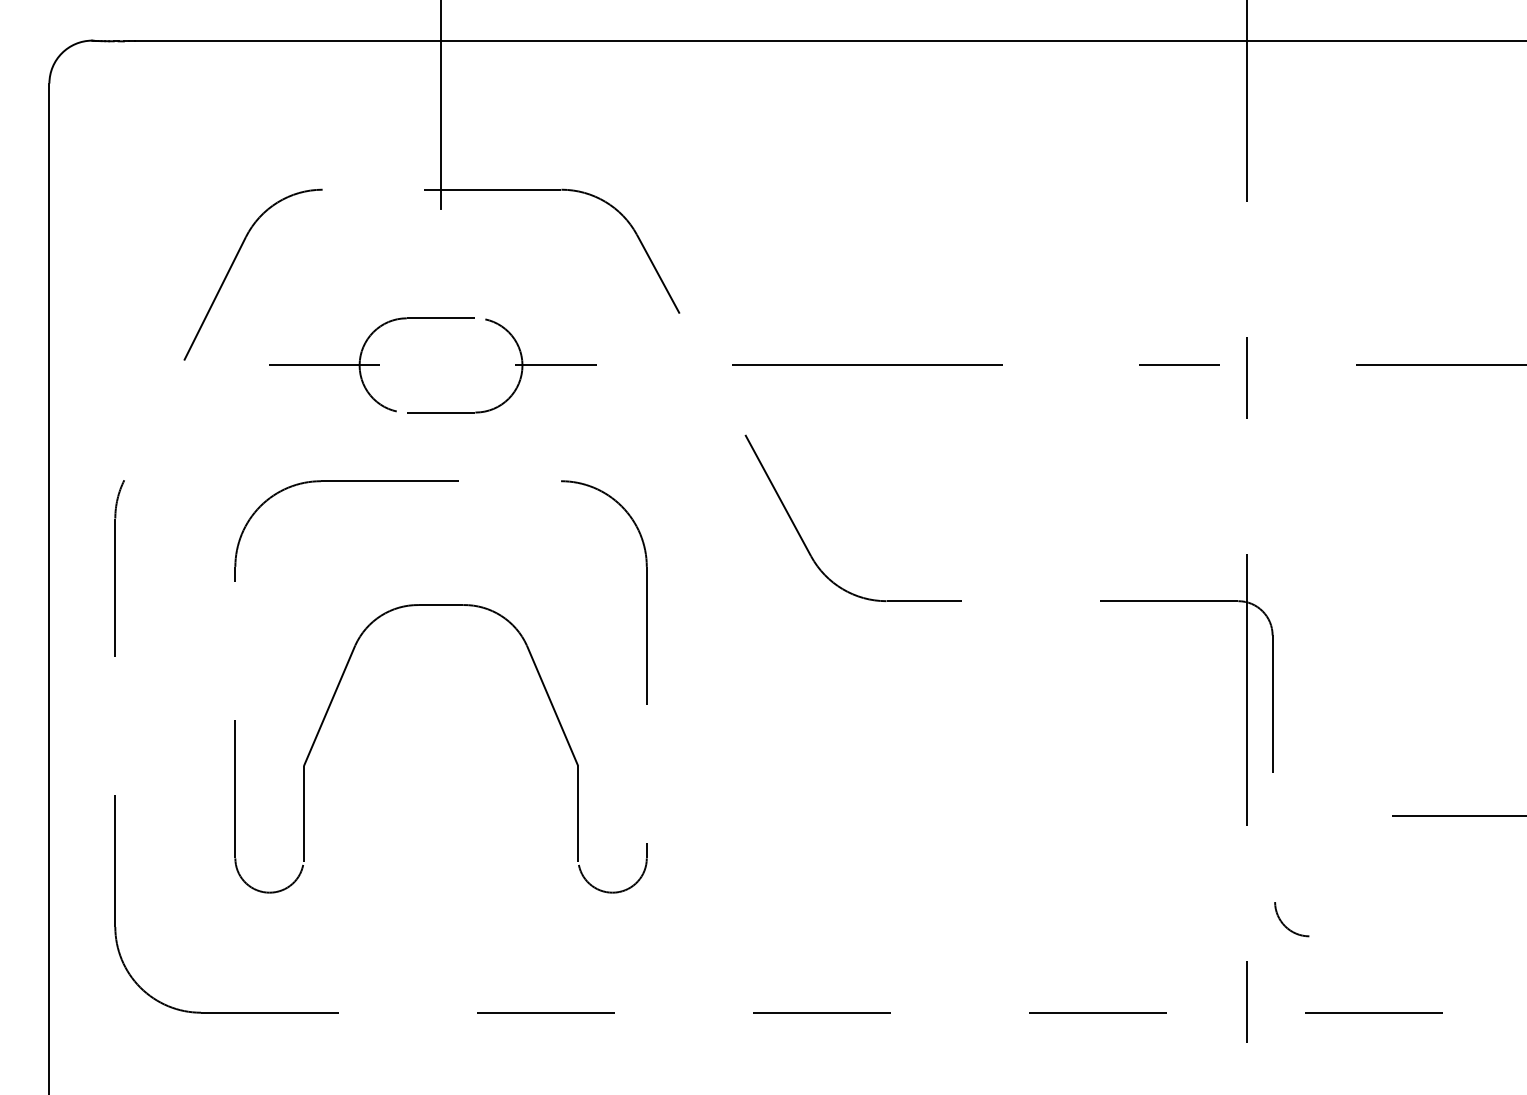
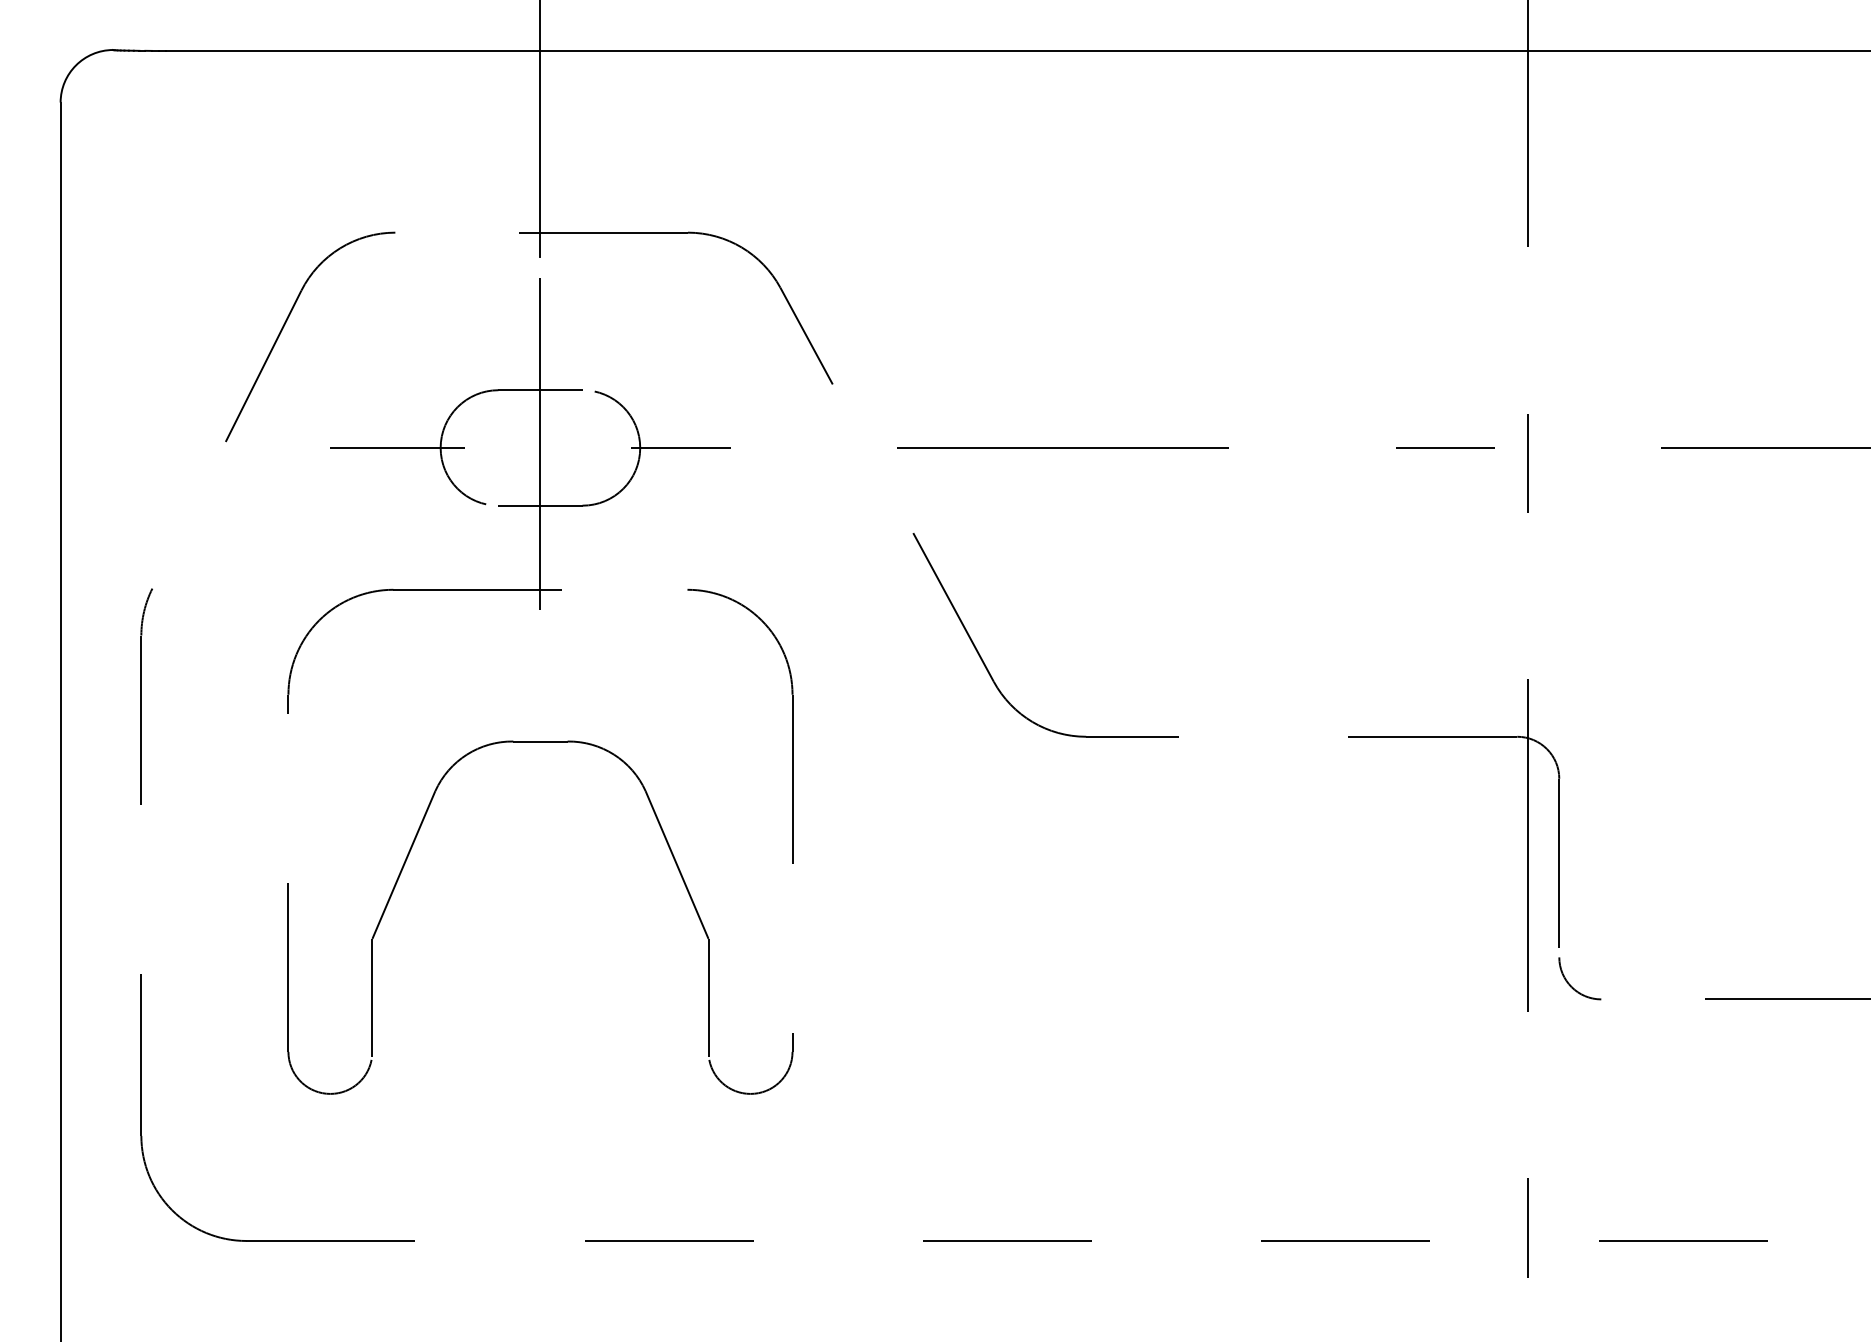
line: (441, 369) -> (540, 453), added
curve: (1285, 924) -> (1571, 985), moved

